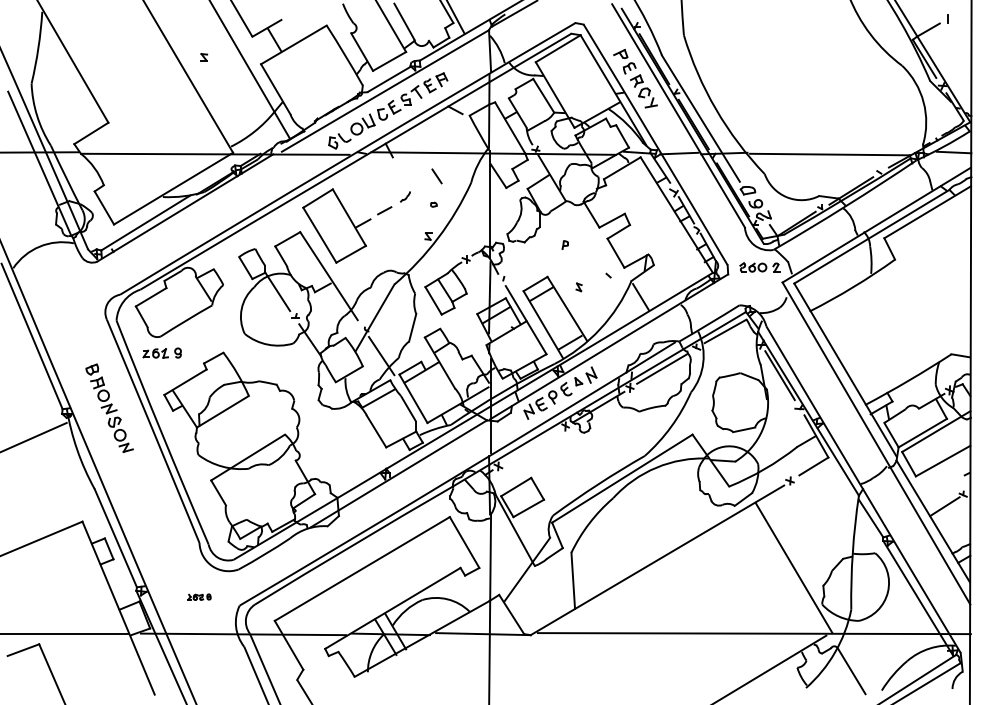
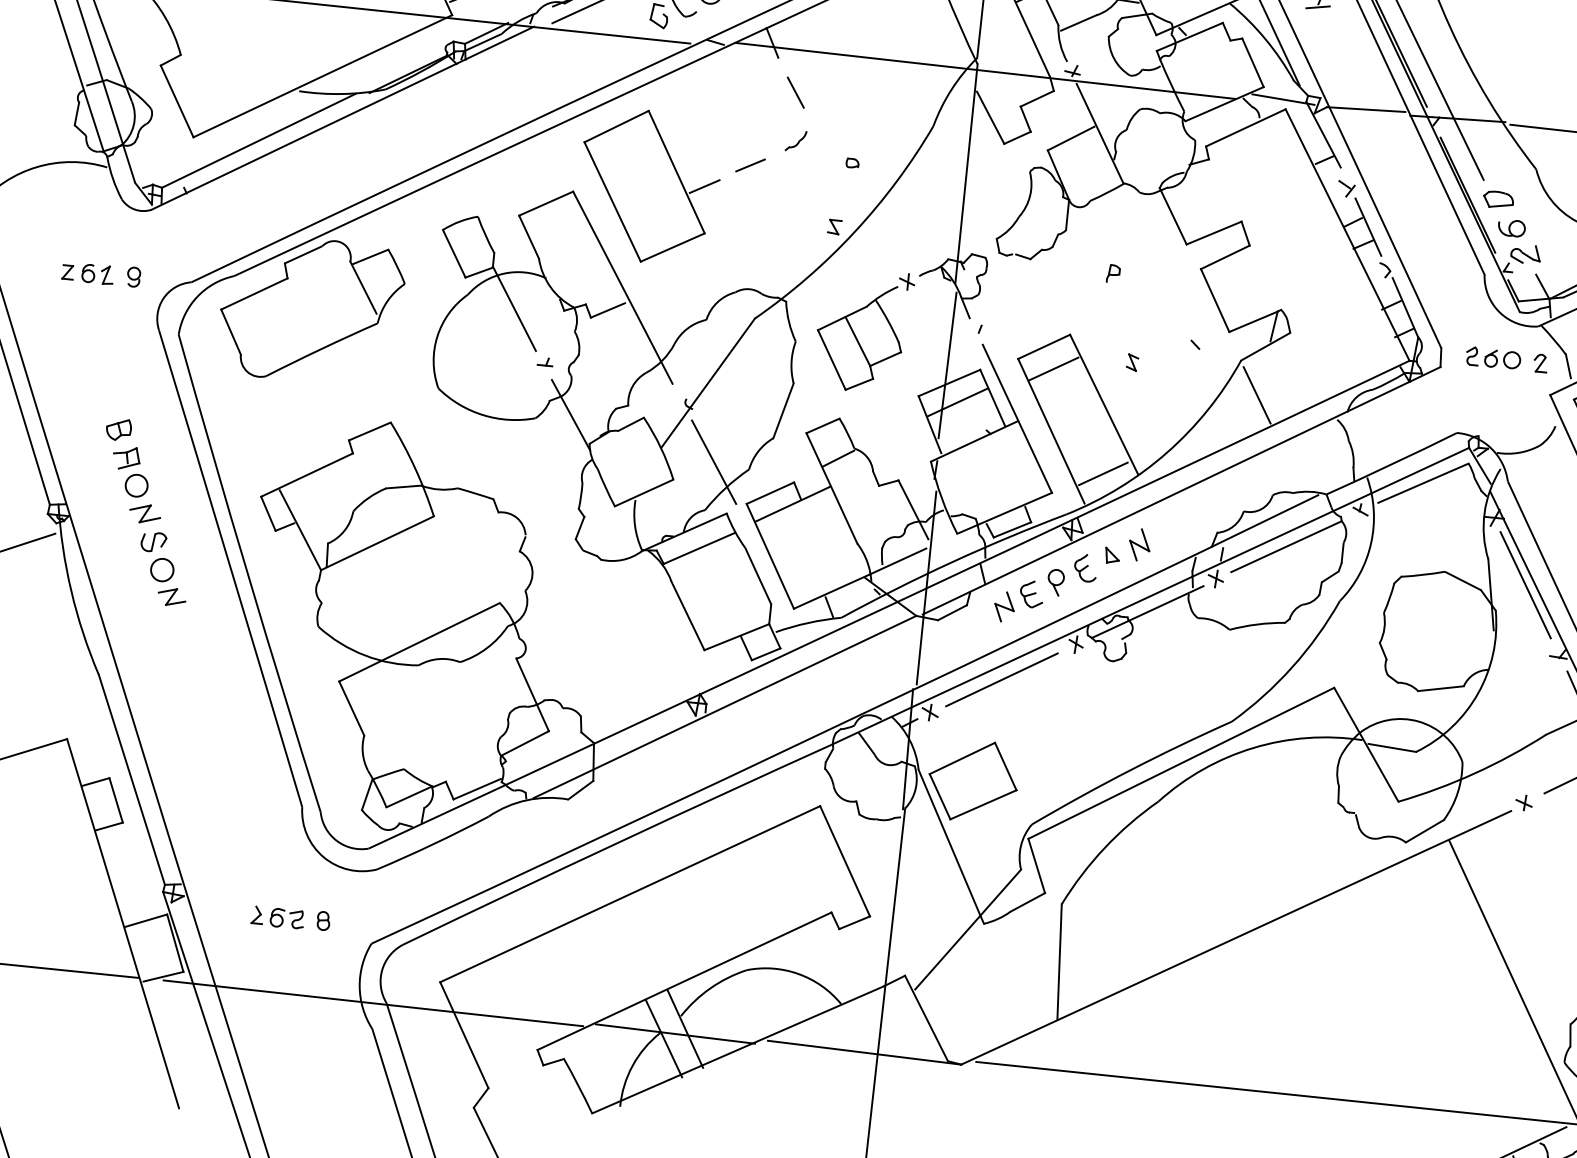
line: (436, 176) -> (794, 92), moved
part: (161, 352) -> (100, 272), moved
line: (531, 446) -> (1002, 678), added
part: (199, 596) -> (291, 916), size x1.67

